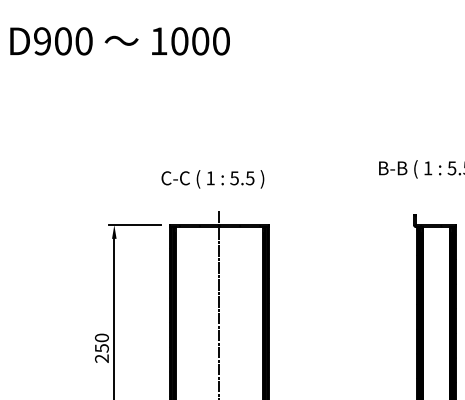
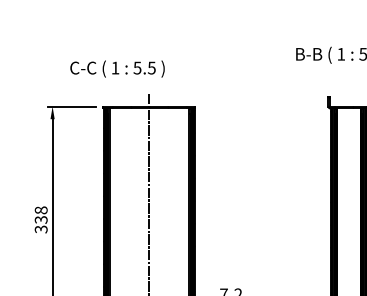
text: (212, 179) -> (117, 69), moved
text: (101, 348) -> (40, 220), 250 -> 338

